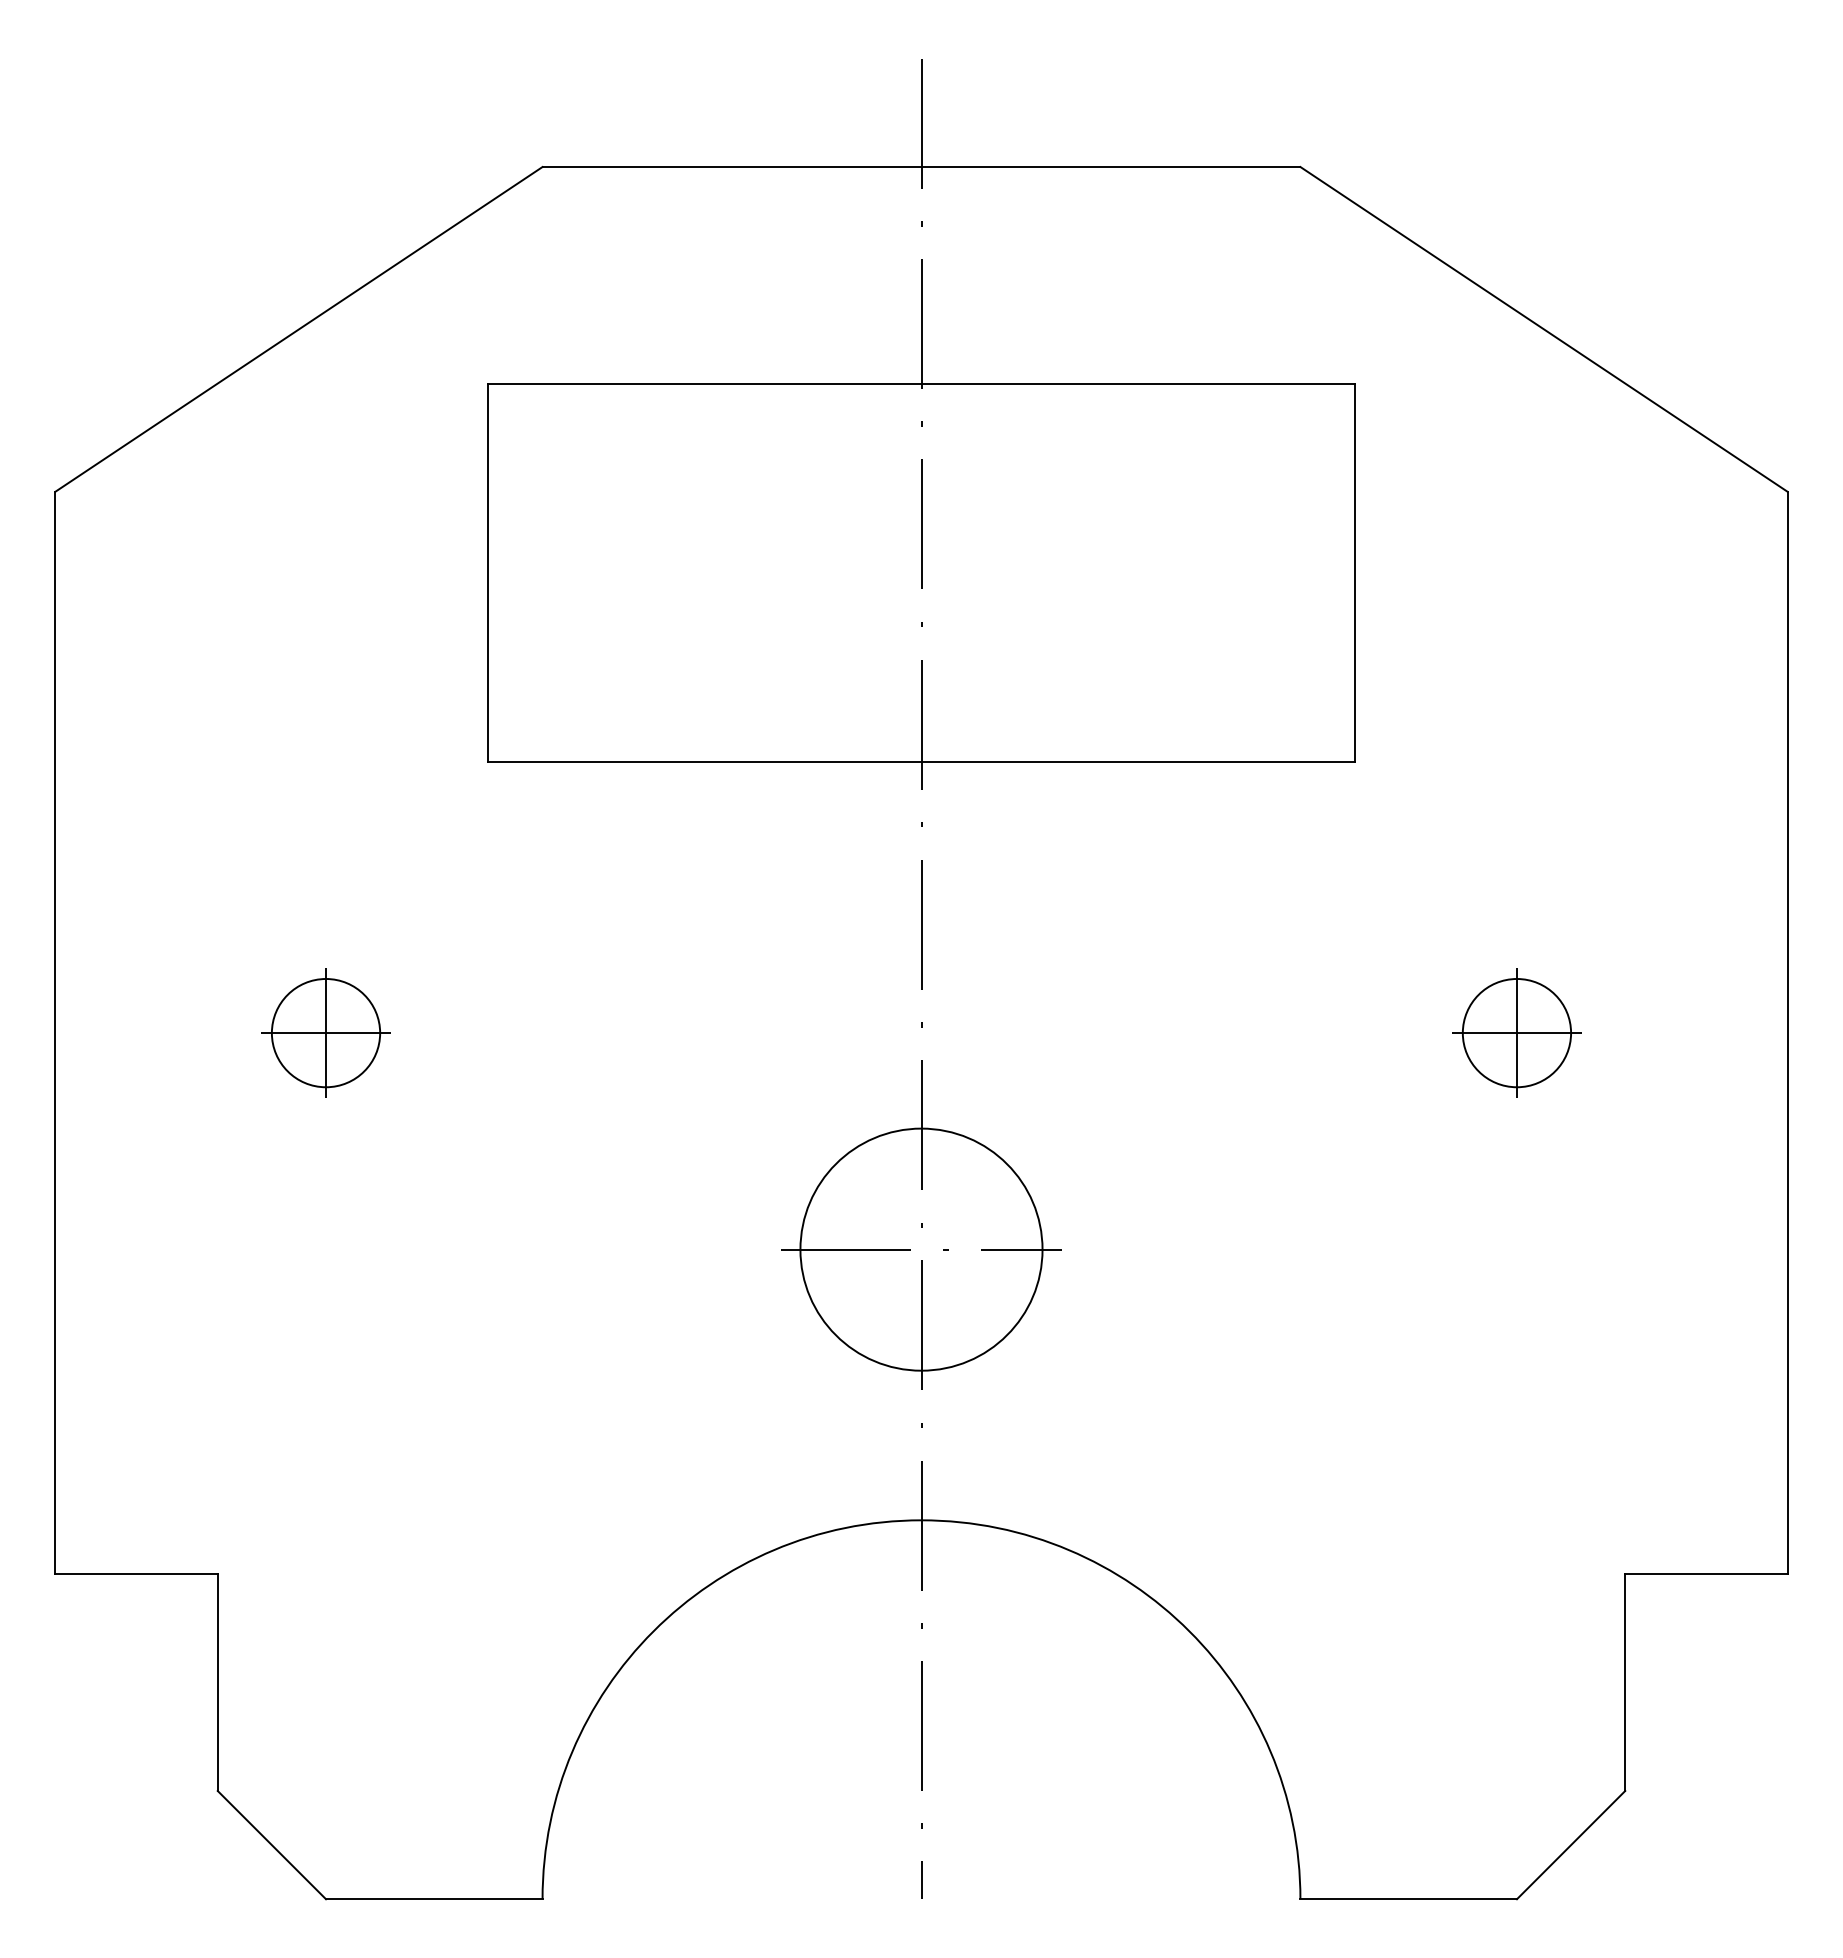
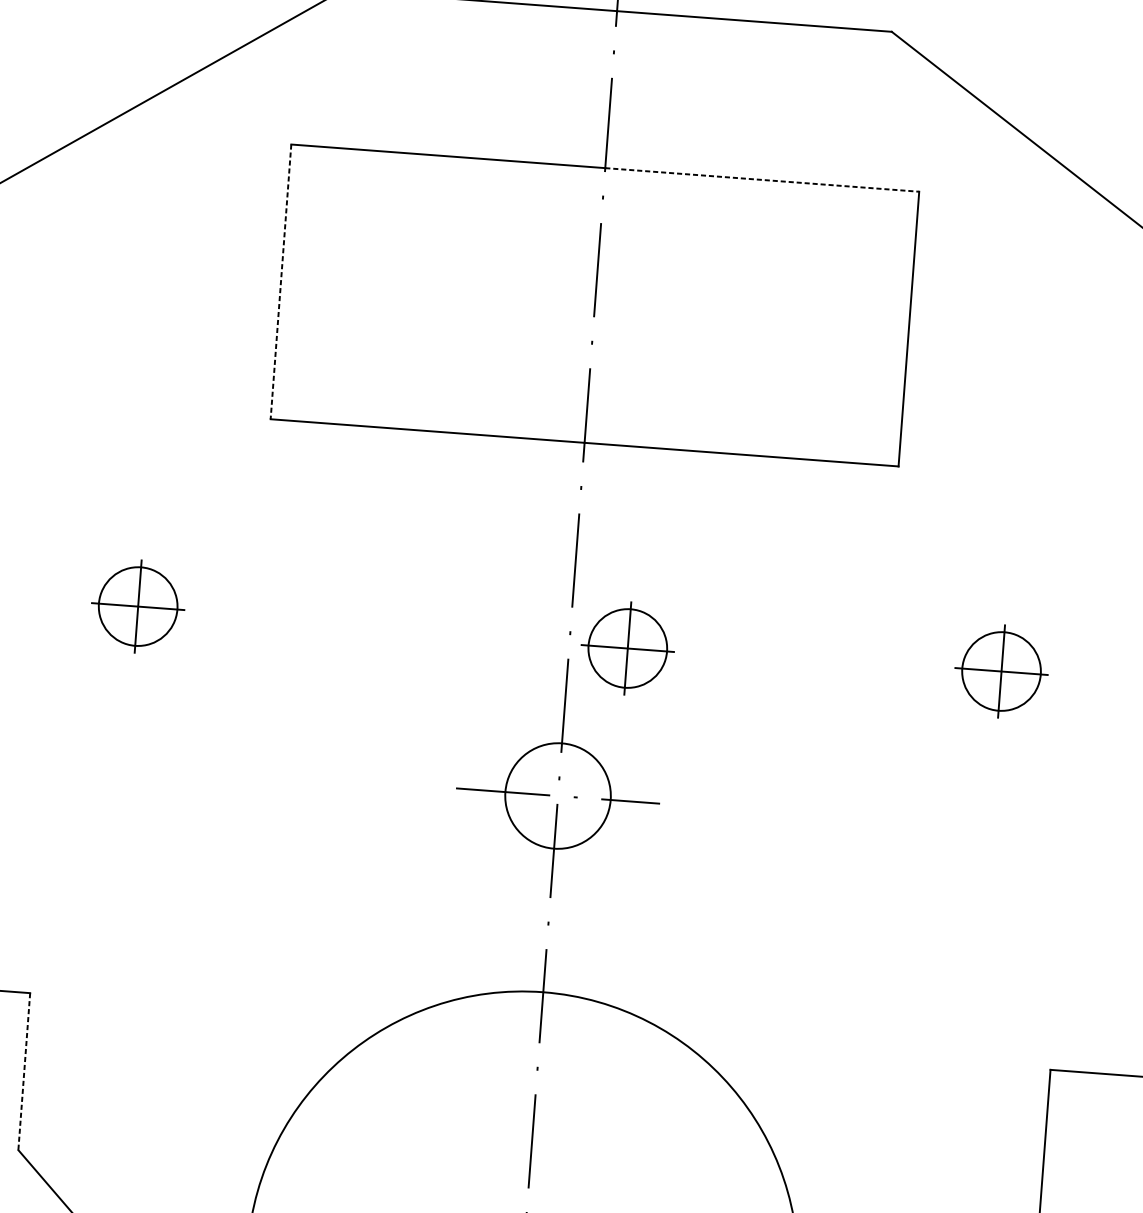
line: (1138, 383) -> (762, 179), solid -> dashed
line: (488, 573) -> (281, 282), solid -> dashed
part: (1001, 1039) -> (627, 648), added
circle: (921, 1249) -> (558, 795), size x0.6
line: (217, 1683) -> (24, 1072), solid -> dashed

